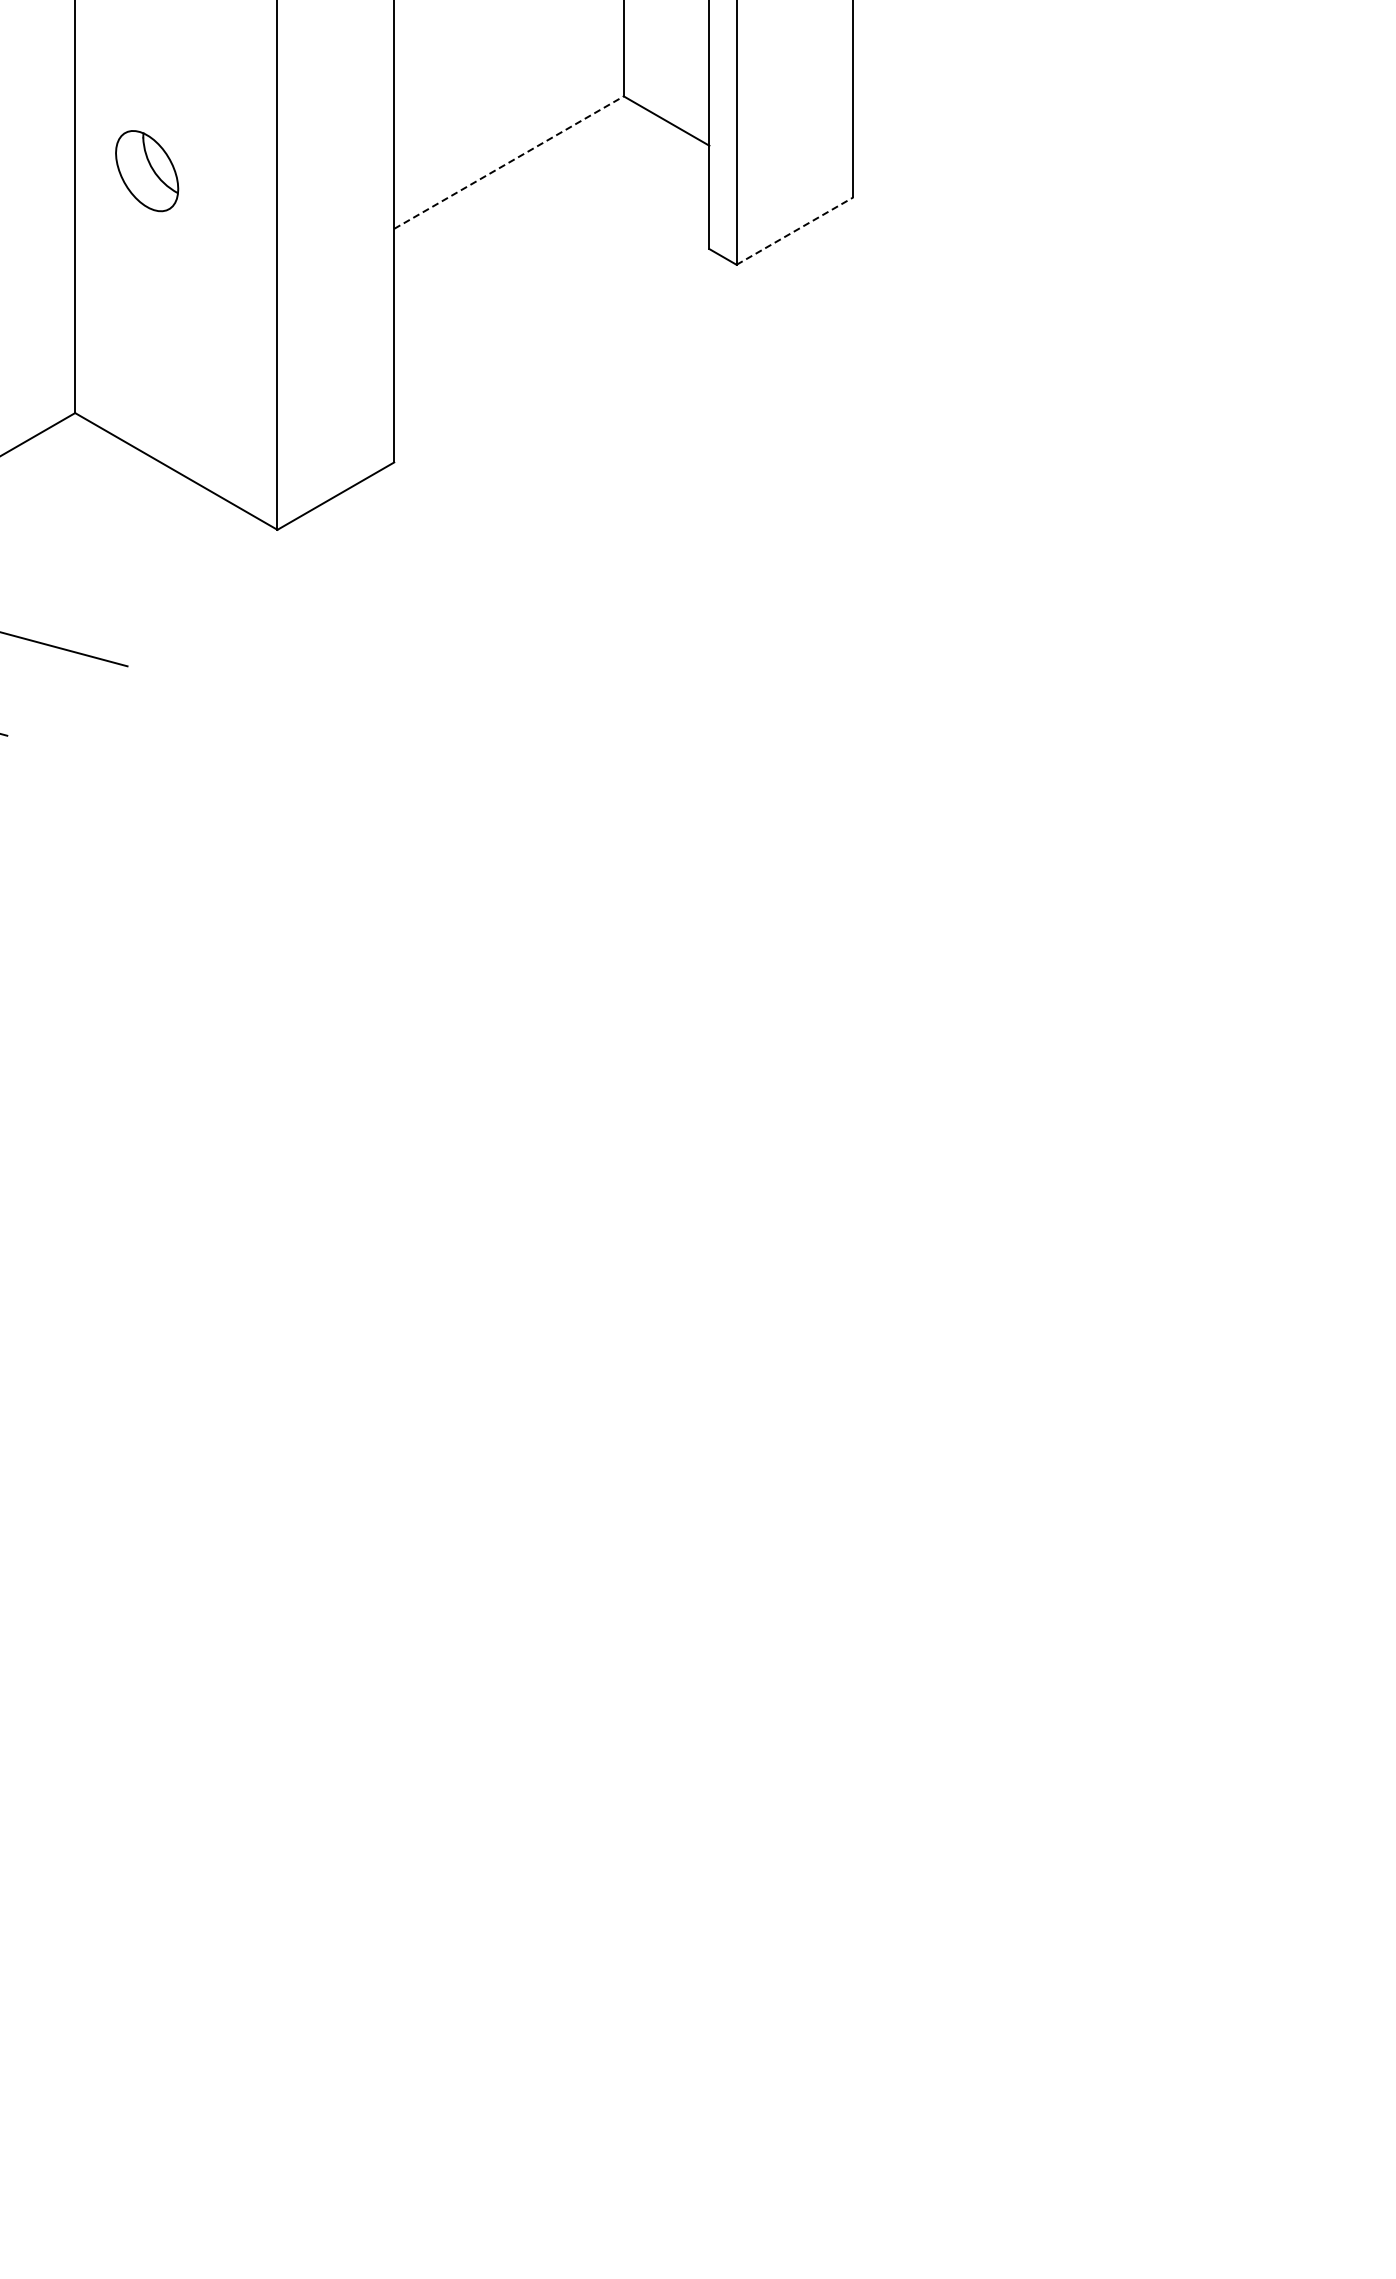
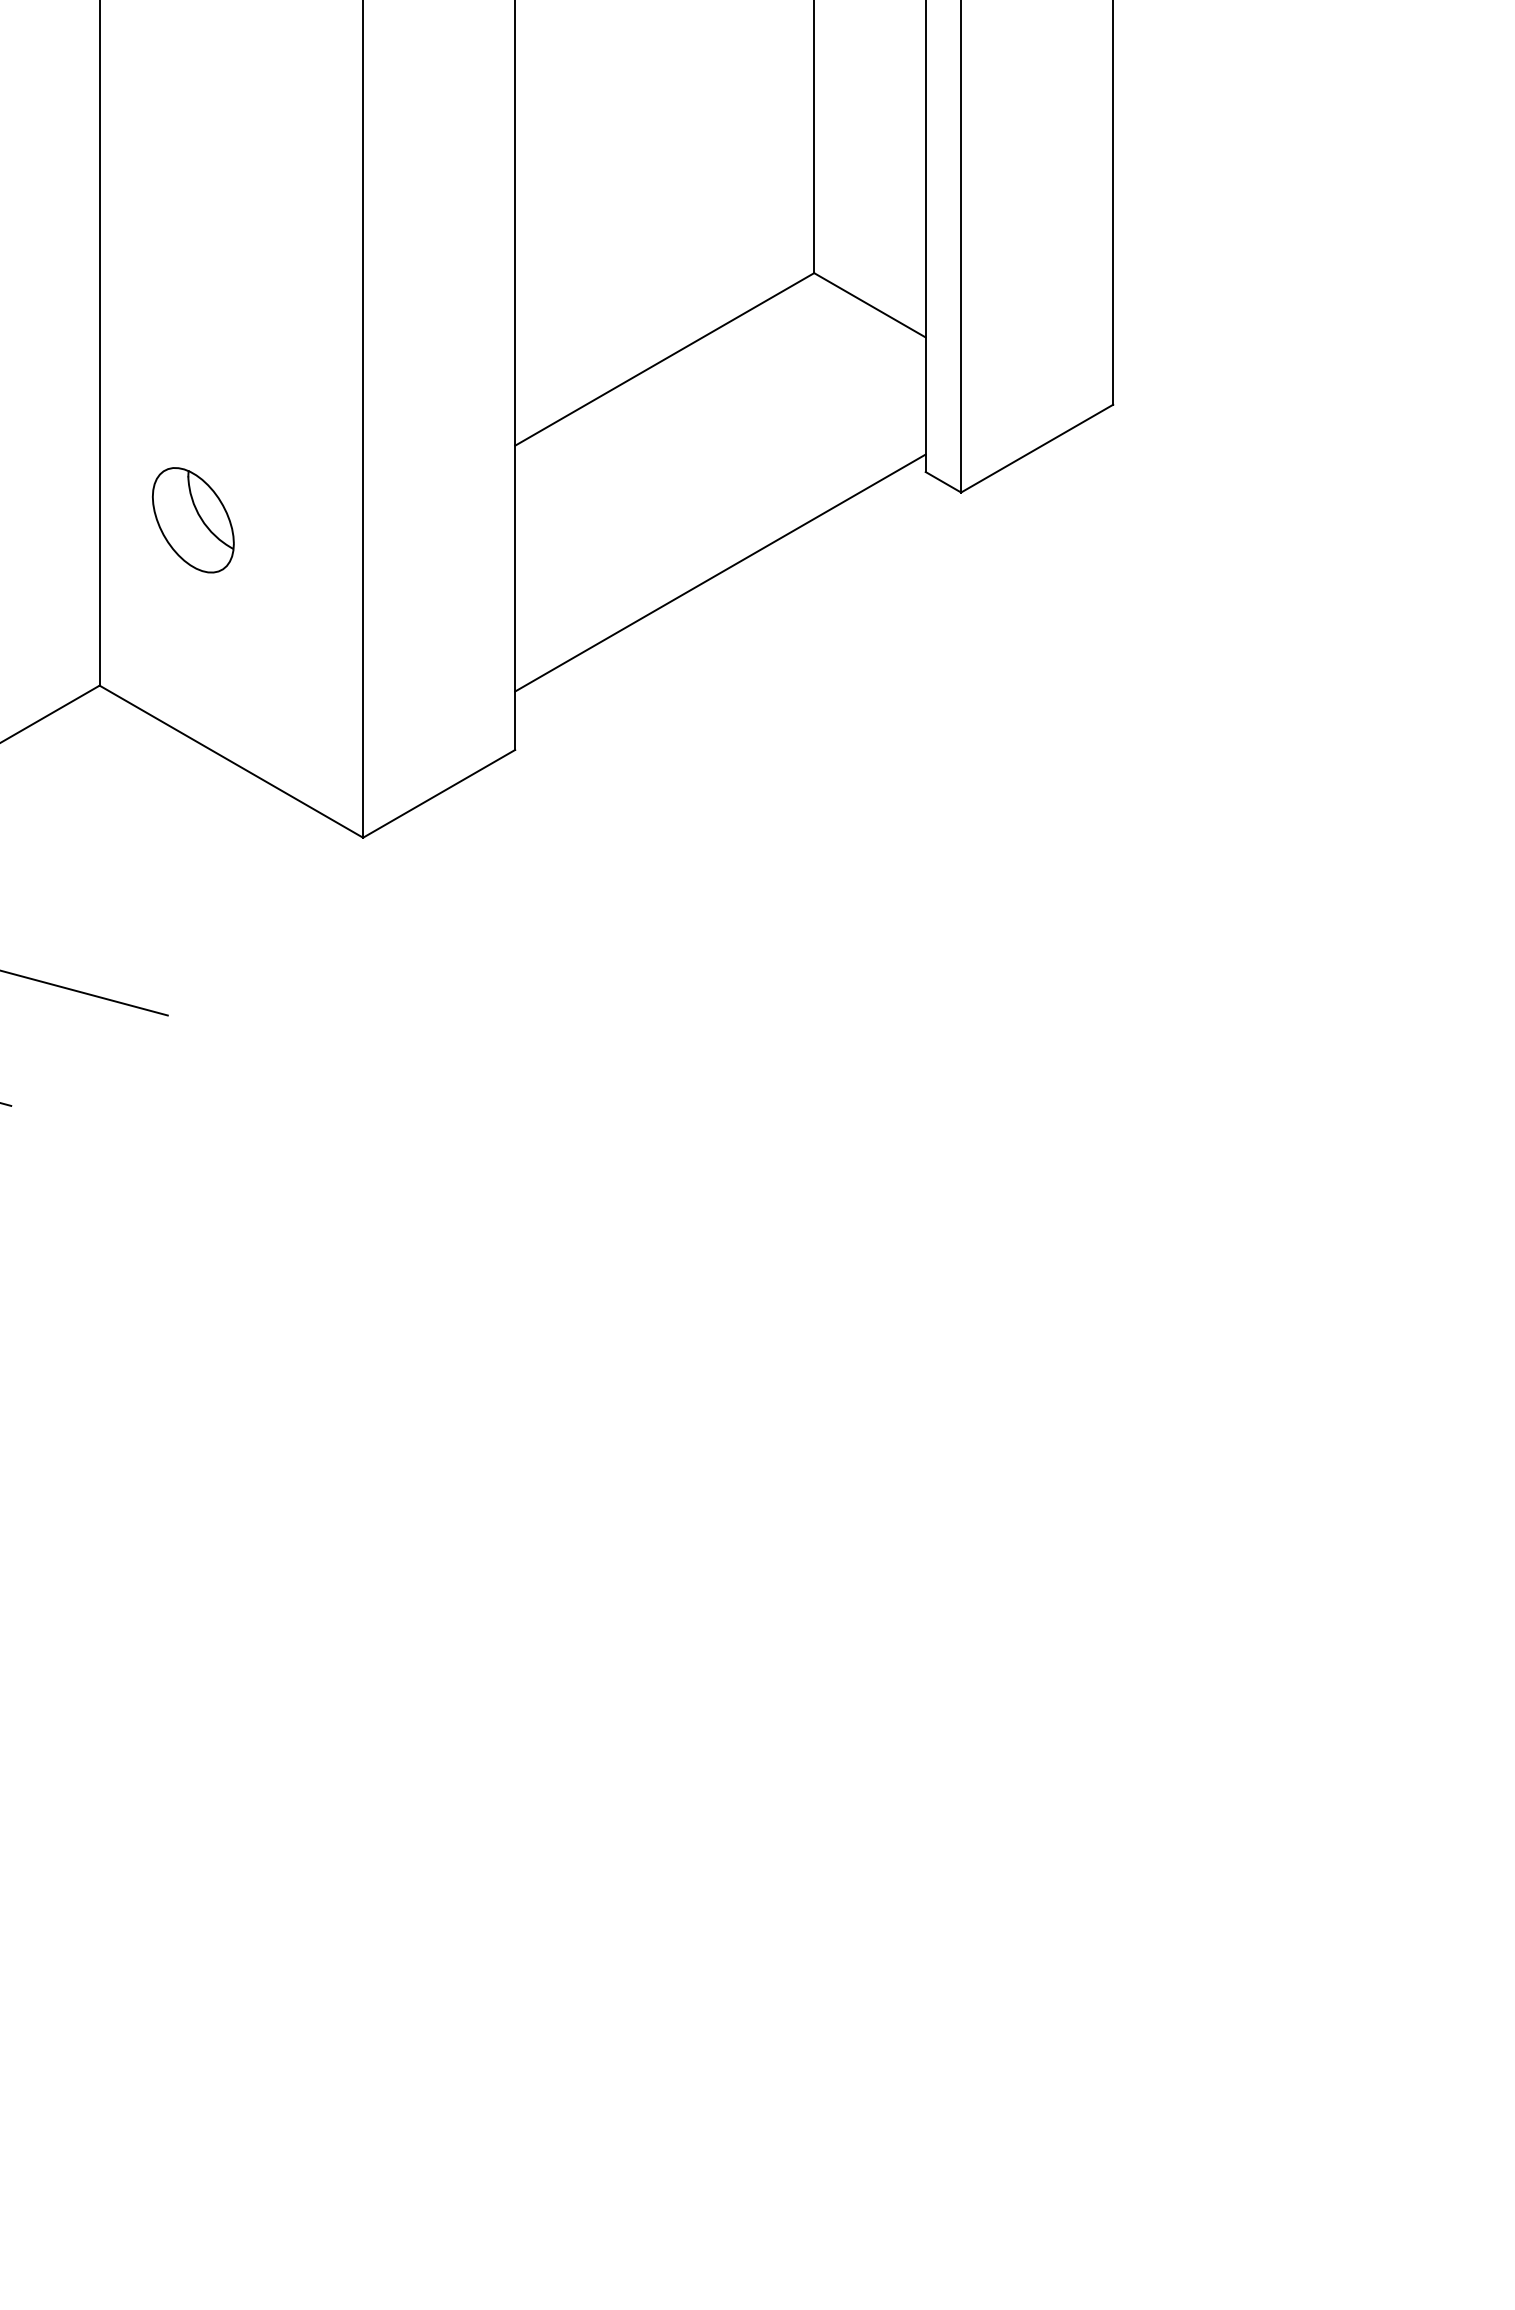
line: (509, 162) -> (665, 359), dashed -> solid
part: (147, 171) -> (193, 520), moved
line: (795, 230) -> (1037, 447), dashed -> solid
line: (551, 326) -> (720, 572), added

